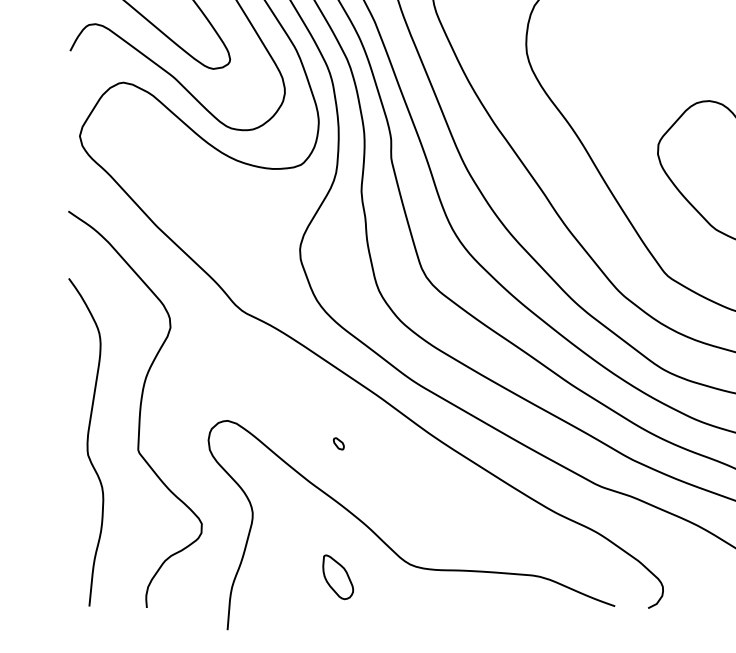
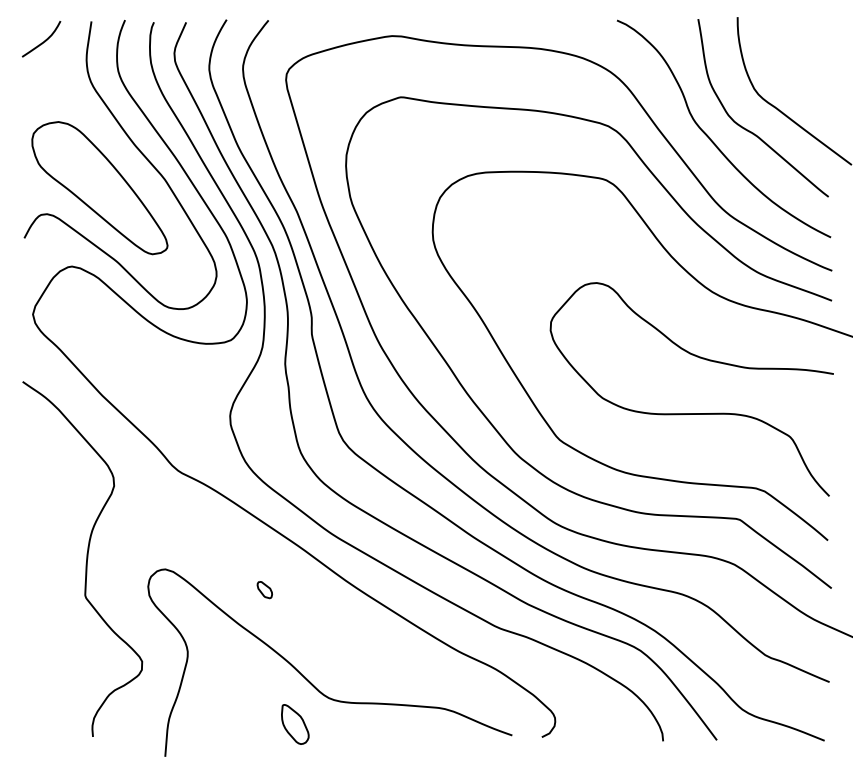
curve: (87, 442) -> (39, 588), removed
part: (338, 443) -> (264, 589), size x1.6
part: (338, 577) -> (295, 724), moved

